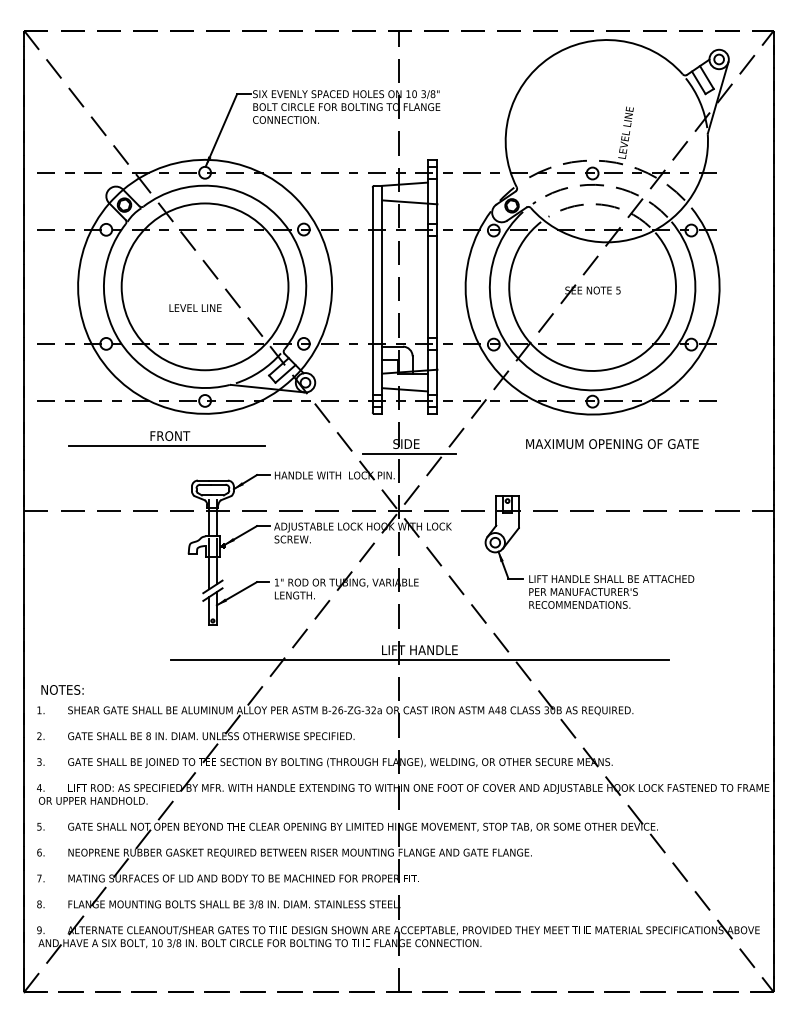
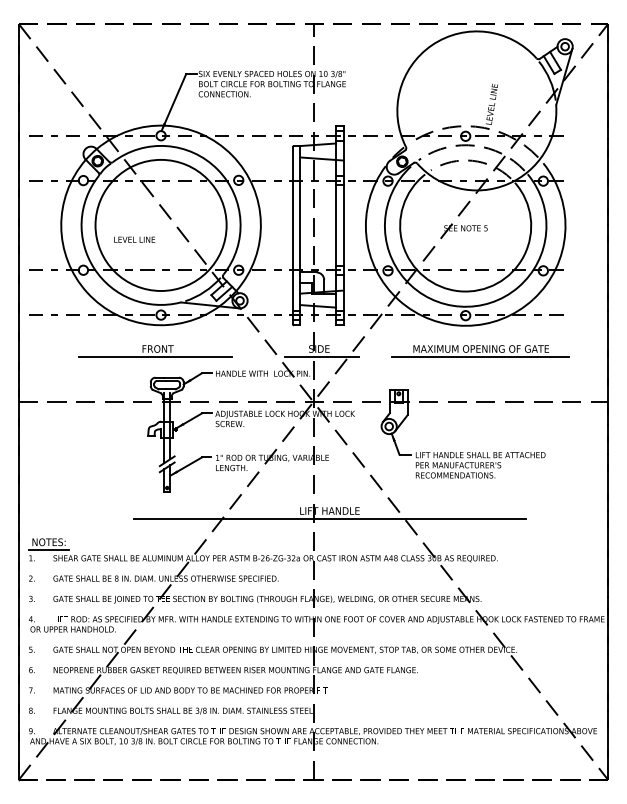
text: (195, 307) -> (134, 239), moved
part: (166, 438) -> (155, 350), moved
line: (610, 453) -> (479, 356), added
line: (62, 699) -> (49, 549), added

